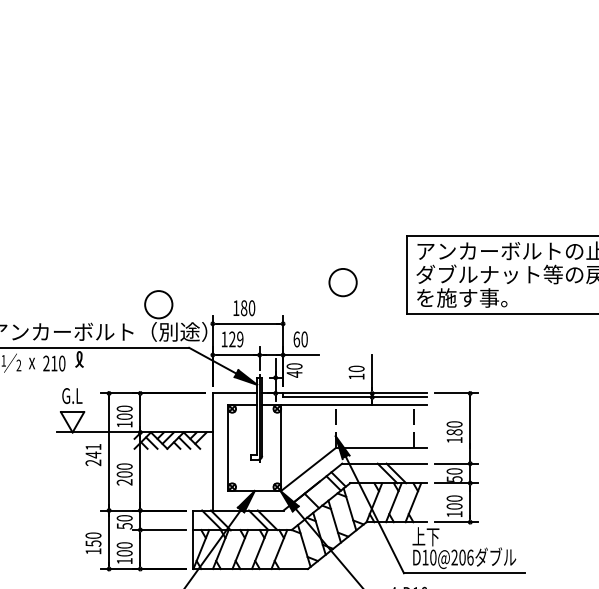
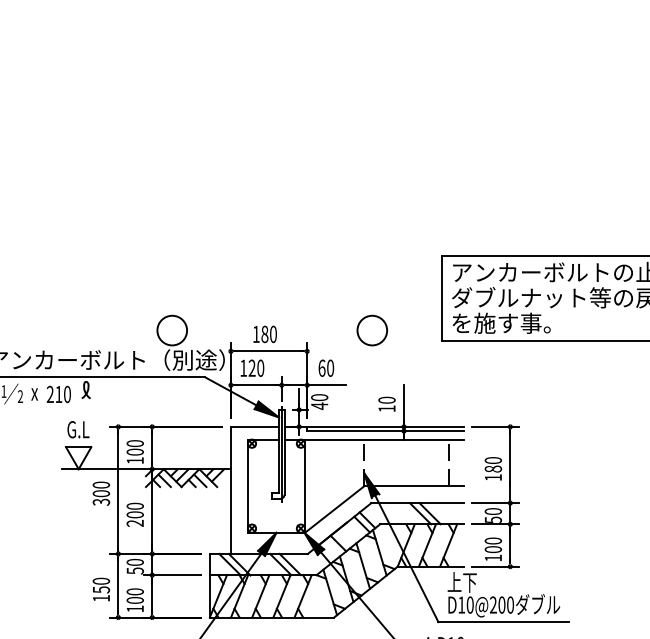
circle: (342, 282) -> (371, 330), moved
text: (240, 338) -> (260, 367), 129 -> 120
text: (93, 454) -> (101, 493), 241 -> 300
text: (470, 557) -> (510, 604), D10@206 -> D10@200

